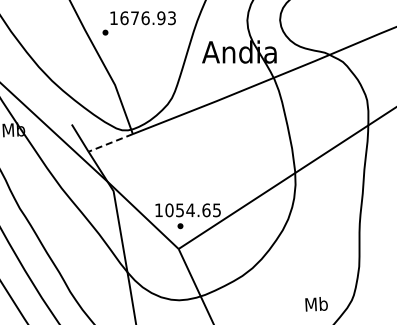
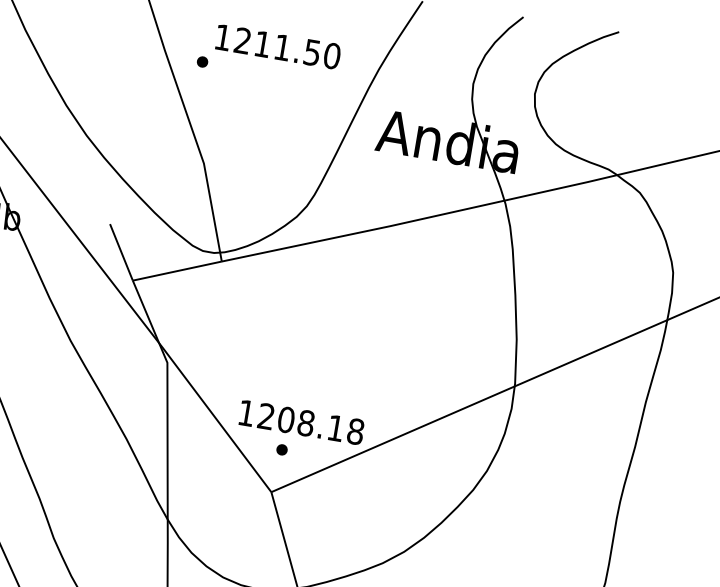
text: (148, 18) -> (287, 49), 1676.93 -> 1211.50
line: (110, 143) -> (176, 272), dashed -> solid
text: (193, 210) -> (311, 424), 1054.65 -> 1208.18

